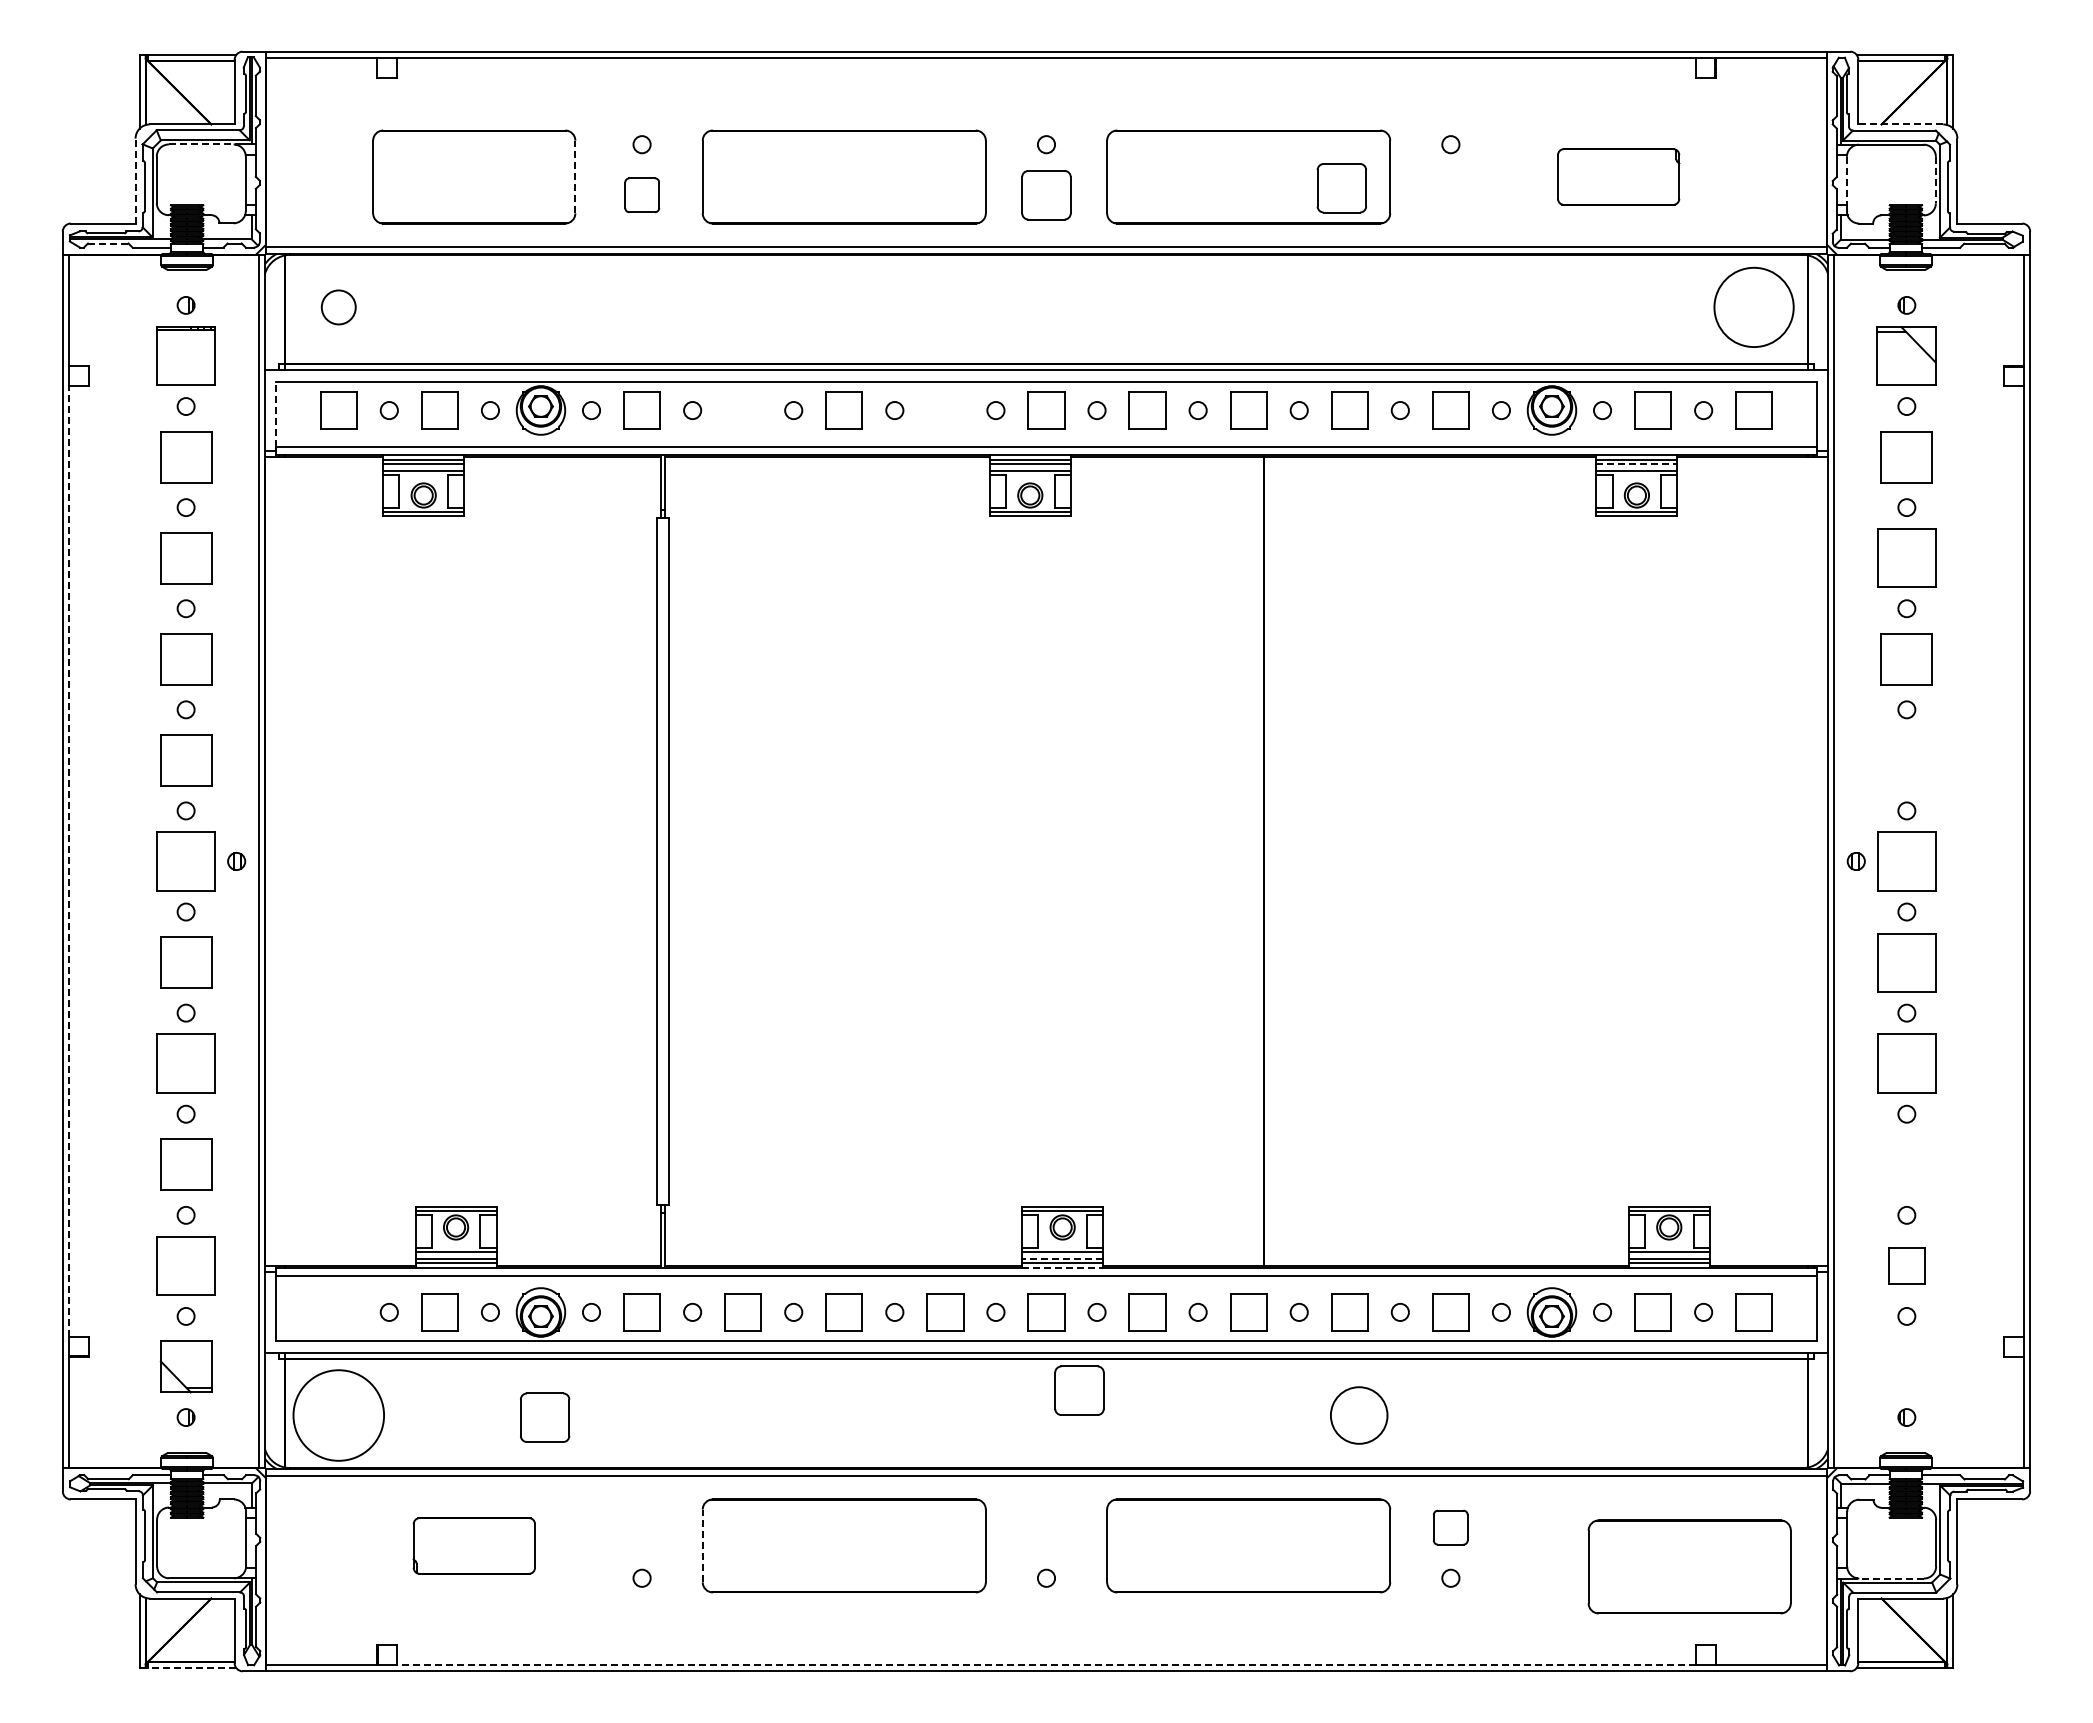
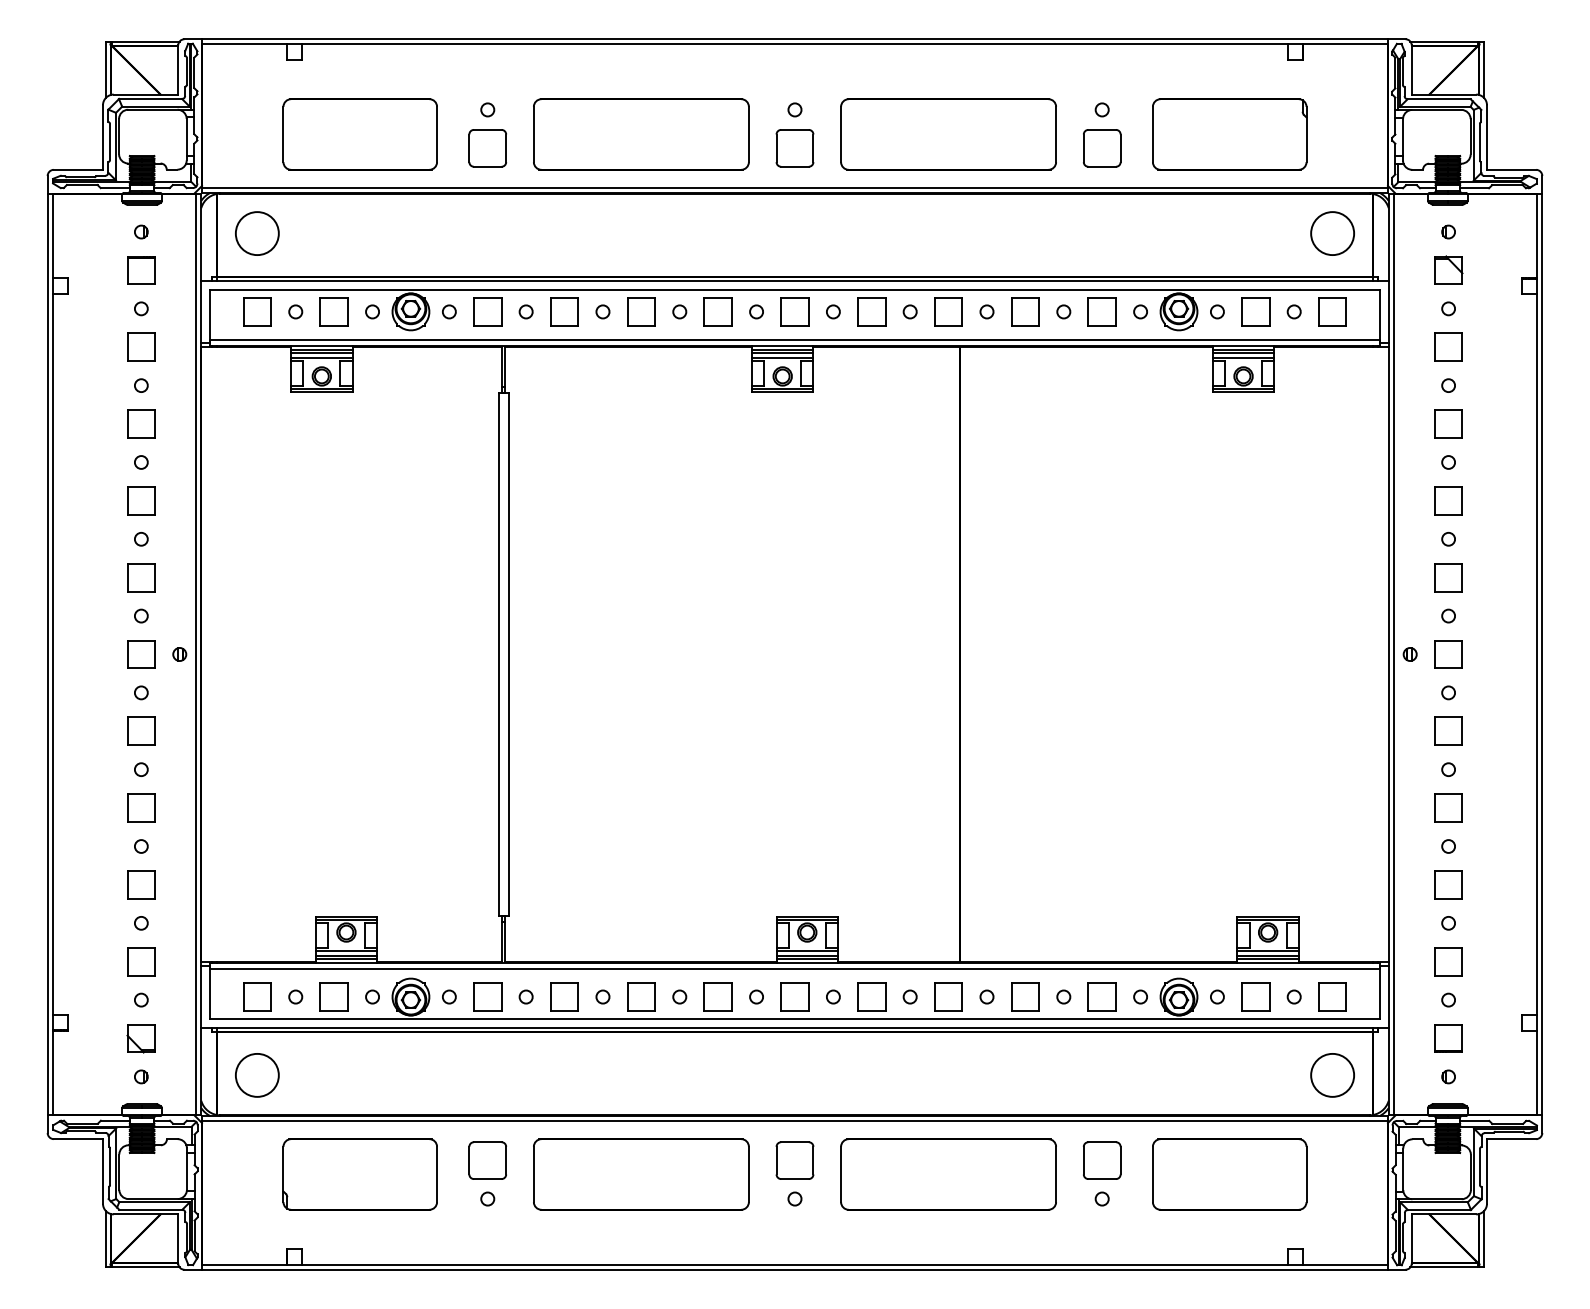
line: (1900, 124) -> (1443, 94), dashed -> solid
line: (201, 144) -> (153, 109), dashed -> solid
line: (575, 176) -> (437, 134), dashed -> solid
part: (1618, 176) -> (1229, 134), size x1.67
line: (135, 180) -> (102, 137), dashed -> solid
line: (1935, 180) -> (1470, 137), dashed -> solid
line: (1846, 181) -> (1402, 137), dashed -> solid
part: (1341, 188) -> (1101, 148), moved
part: (642, 195) -> (488, 148), size x1.43
line: (108, 243) -> (82, 185), dashed -> solid
circle: (338, 307) -> (257, 233), size x1.67
circle: (1754, 307) -> (1332, 233), size x0.71
part: (185, 355) -> (140, 270), size x0.62
part: (1907, 355) -> (1449, 270), size x0.62
part: (742, 410) -> (564, 311), added
part: (945, 410) -> (718, 311), added
line: (276, 414) -> (210, 314), dashed -> solid
part: (185, 456) -> (140, 346), size x0.71
part: (1906, 456) -> (1448, 346), size x0.71
line: (1637, 464) -> (1243, 352), dashed -> solid
part: (185, 557) -> (140, 423), size x0.71
part: (1906, 557) -> (1448, 423), size x0.62
part: (185, 658) -> (140, 500), size x0.71
part: (1906, 658) -> (1448, 500), size x0.71
part: (185, 760) -> (140, 577), size x0.71
part: (1906, 760) -> (1448, 577), added
line: (69, 861) -> (52, 654), dashed -> solid
part: (185, 861) -> (140, 654), size x0.62
part: (1906, 861) -> (1448, 654), size x0.62
part: (185, 962) -> (140, 731), size x0.71
part: (1906, 962) -> (1448, 731), size x0.62
part: (185, 1063) -> (140, 807), size x0.62
part: (1906, 1063) -> (1448, 807), size x0.62
part: (185, 1164) -> (140, 884), size x0.71
part: (1906, 1164) -> (1448, 884), added
line: (1062, 1258) -> (807, 956), dashed -> solid
part: (185, 1265) -> (140, 961), size x0.62
line: (1063, 1267) -> (807, 962), dashed -> solid
part: (338, 1312) -> (257, 997), added
part: (1906, 1366) -> (1448, 1038), added
part: (185, 1367) -> (140, 1038), size x0.71
part: (1079, 1390) -> (795, 1160), moved
circle: (338, 1415) -> (257, 1075), size x0.62
circle: (1359, 1415) -> (1332, 1075), moved
part: (545, 1417) -> (488, 1160), moved
part: (1450, 1527) -> (1101, 1160), size x1.43
part: (474, 1545) -> (360, 1174), size x1.67
line: (702, 1545) -> (533, 1174), dashed -> solid
part: (1689, 1566) -> (1229, 1174), moved
line: (1891, 1578) -> (1436, 1199), dashed -> solid
line: (1045, 1664) -> (794, 1264), dashed -> solid
line: (191, 1668) -> (145, 1267), dashed -> solid

